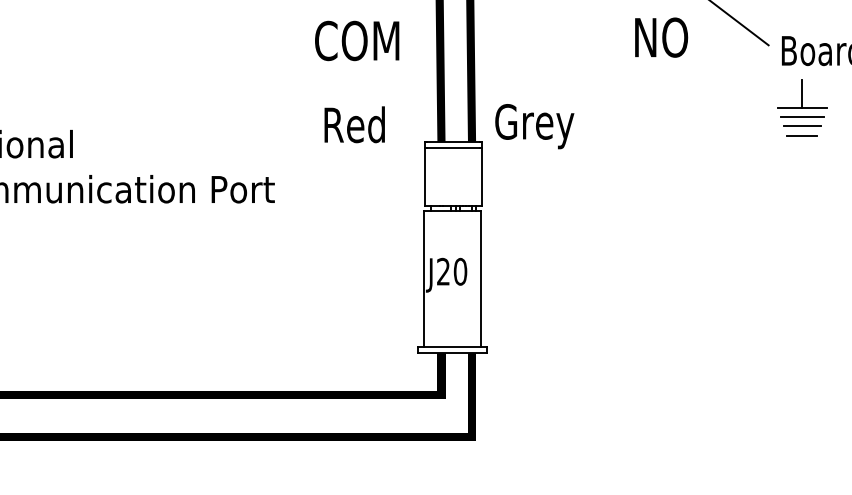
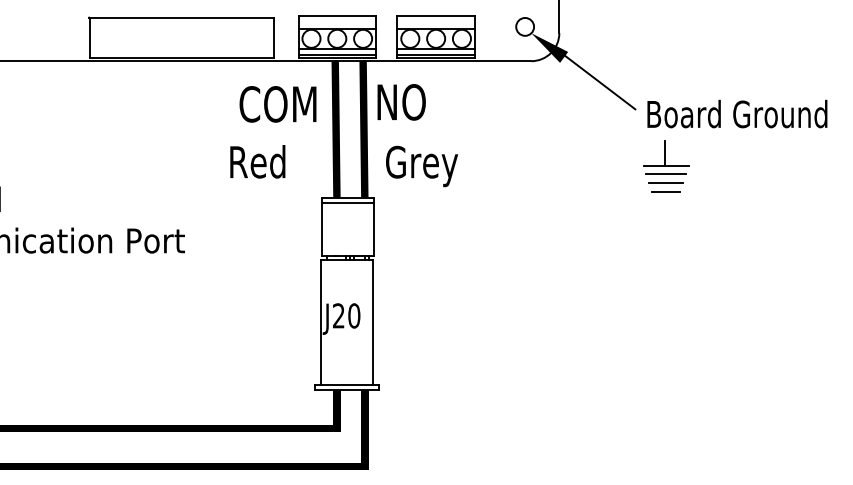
text: (661, 37) -> (401, 102), moved
text: (356, 41) -> (277, 104), moved
text: (354, 124) -> (257, 161), moved
text: (535, 126) -> (422, 166), moved

